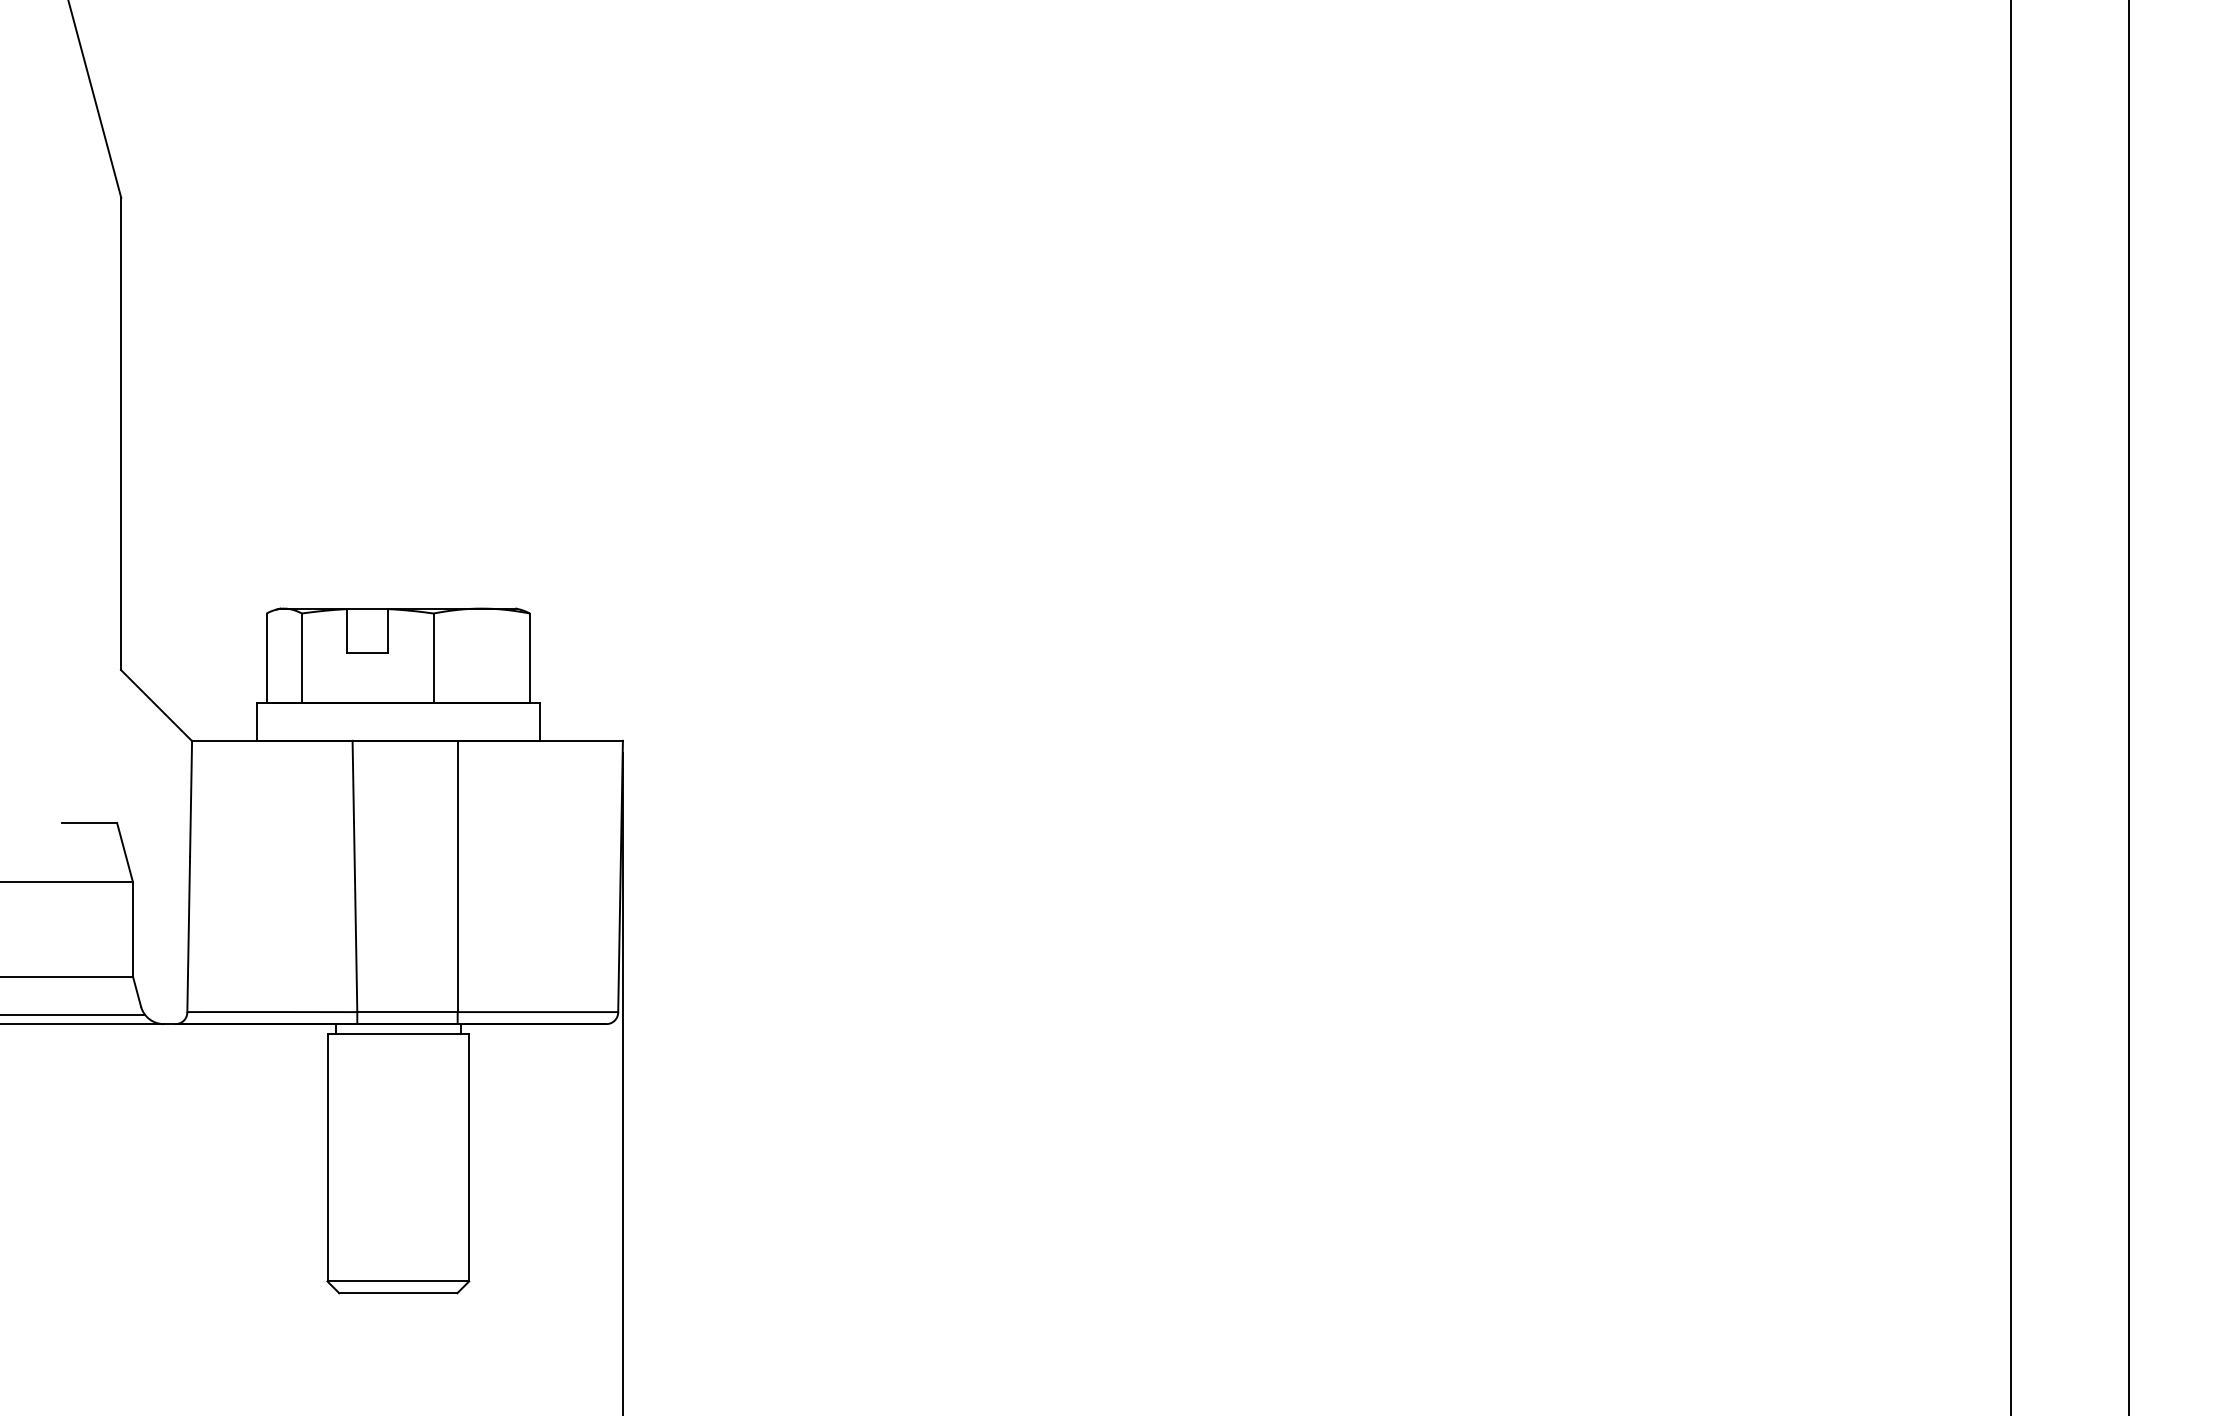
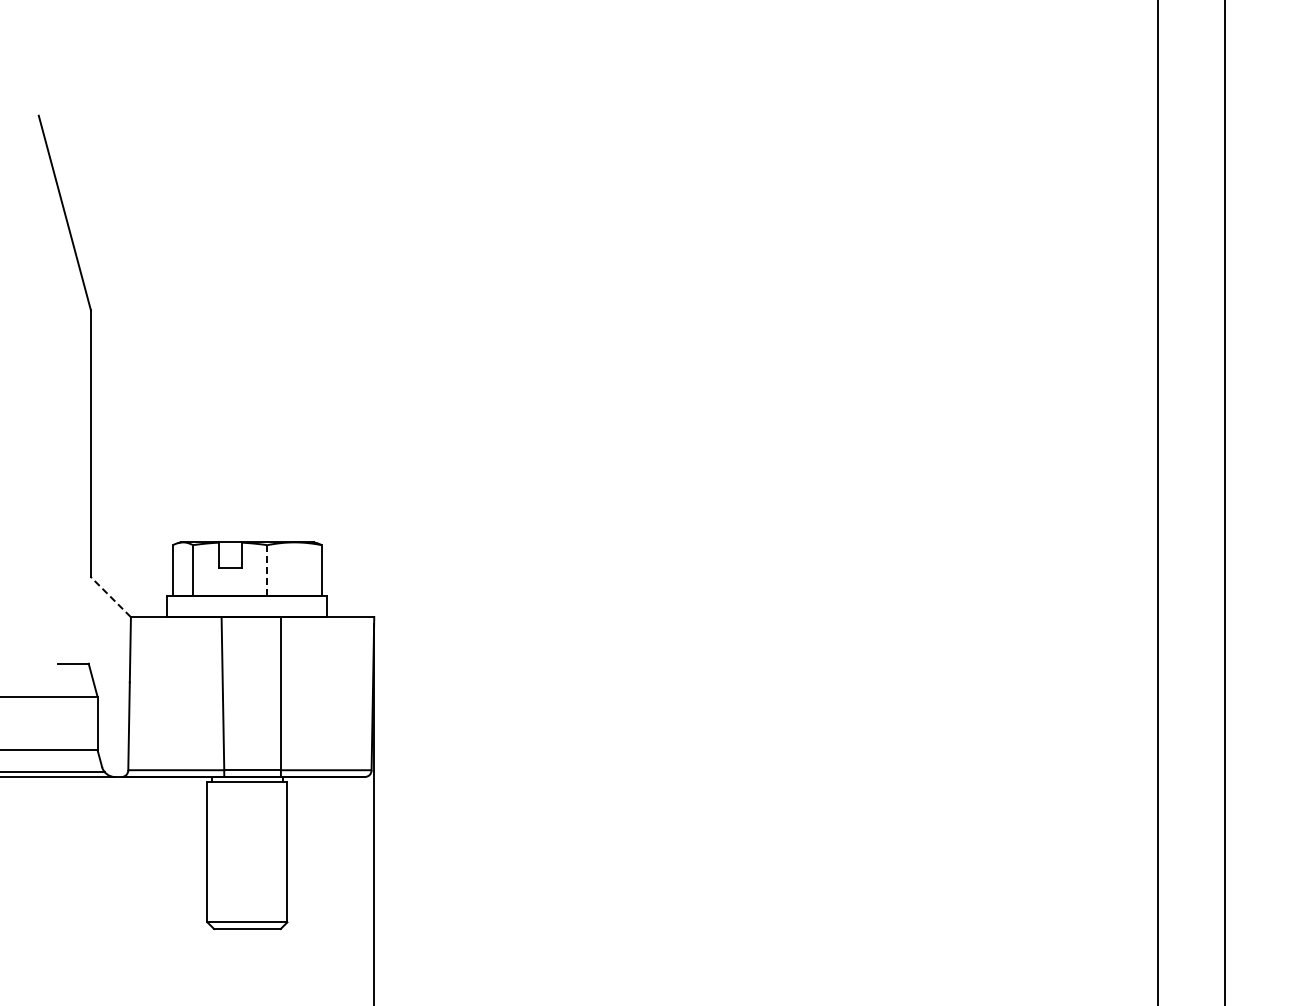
line: (433, 656) -> (267, 569), solid -> dashed
line: (155, 704) -> (110, 596), solid -> dashed

